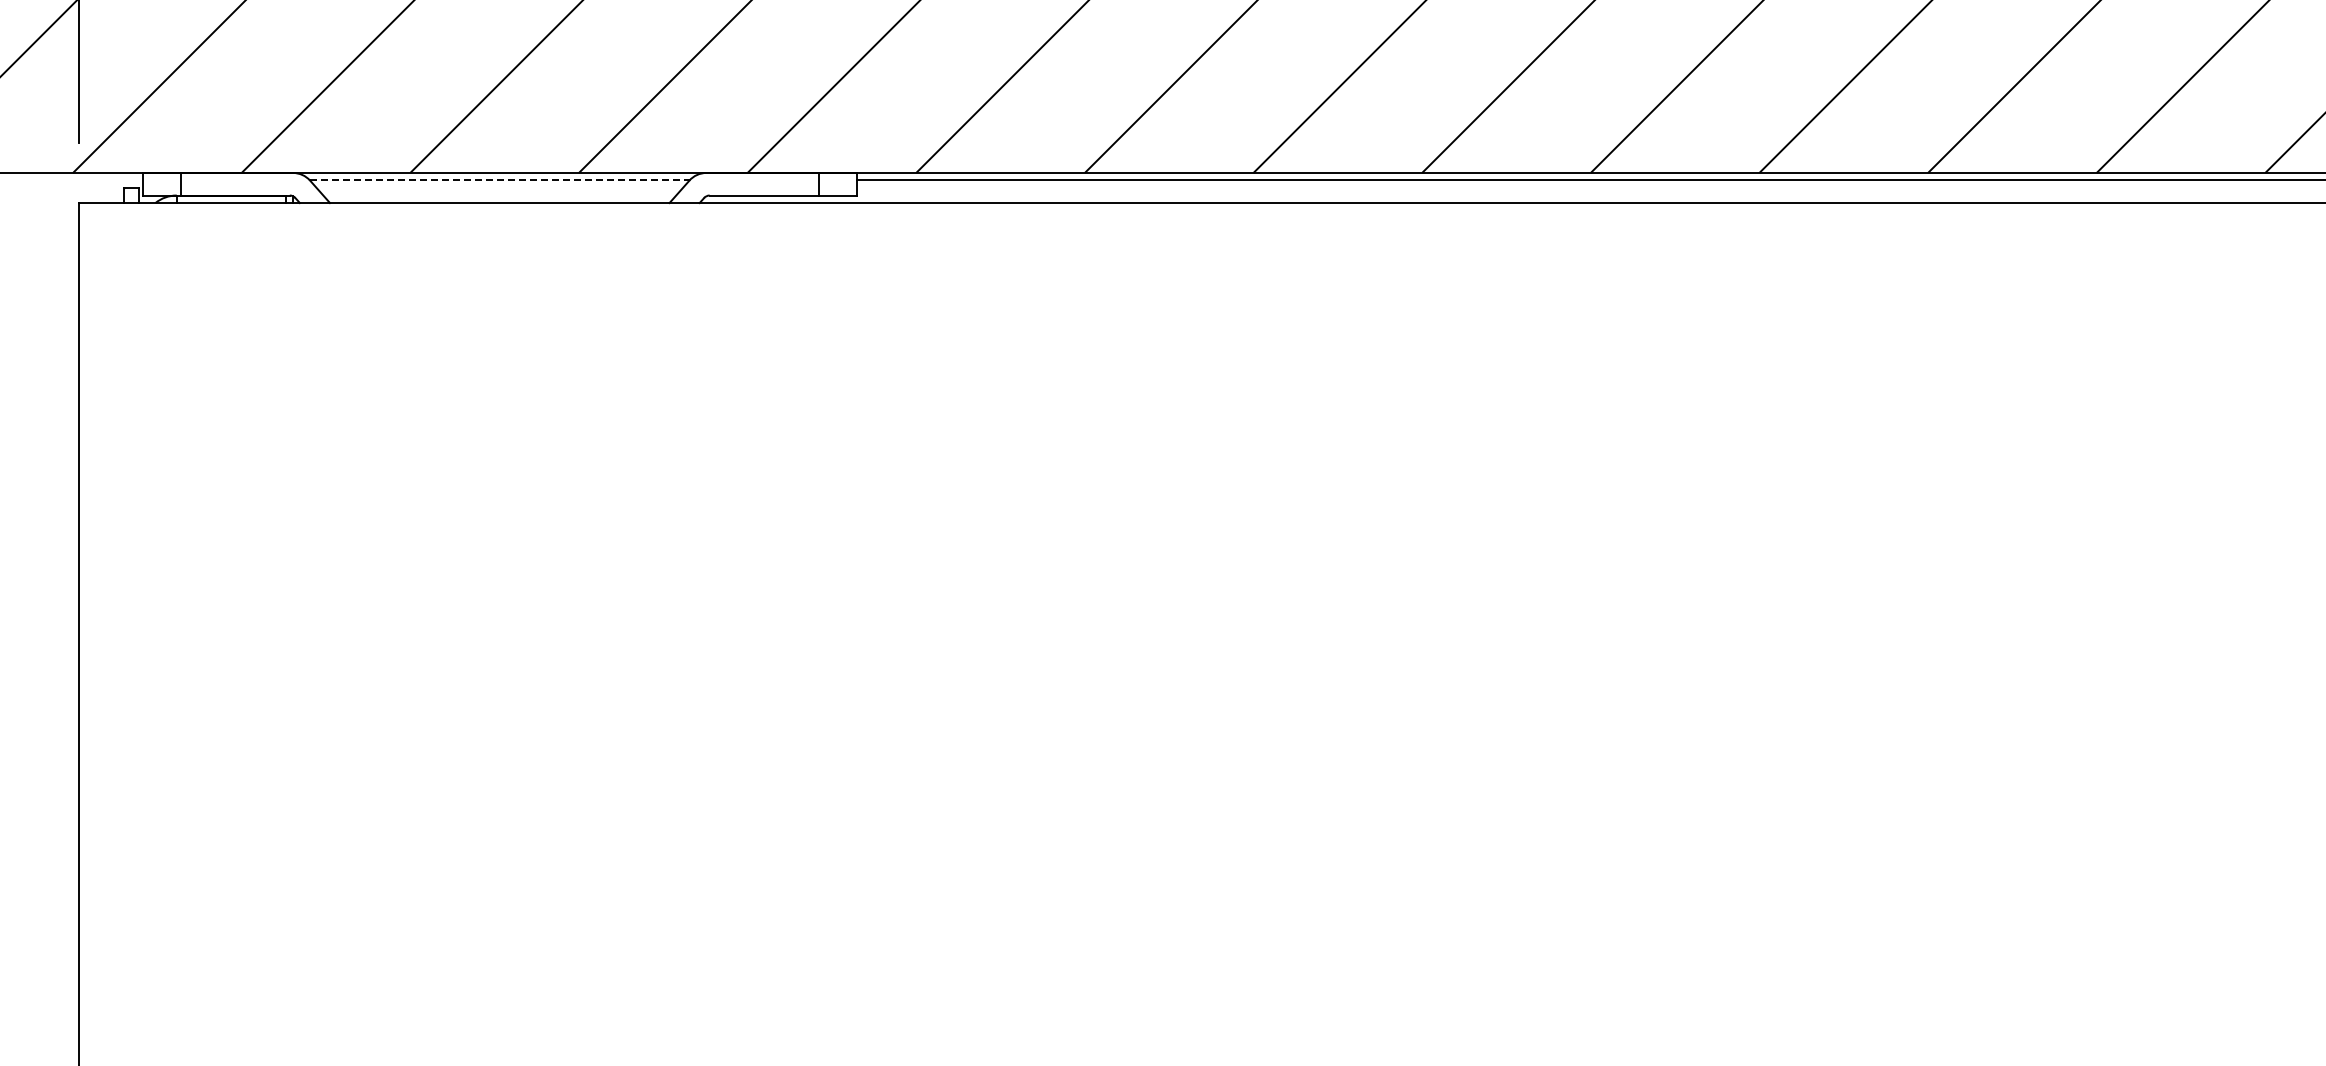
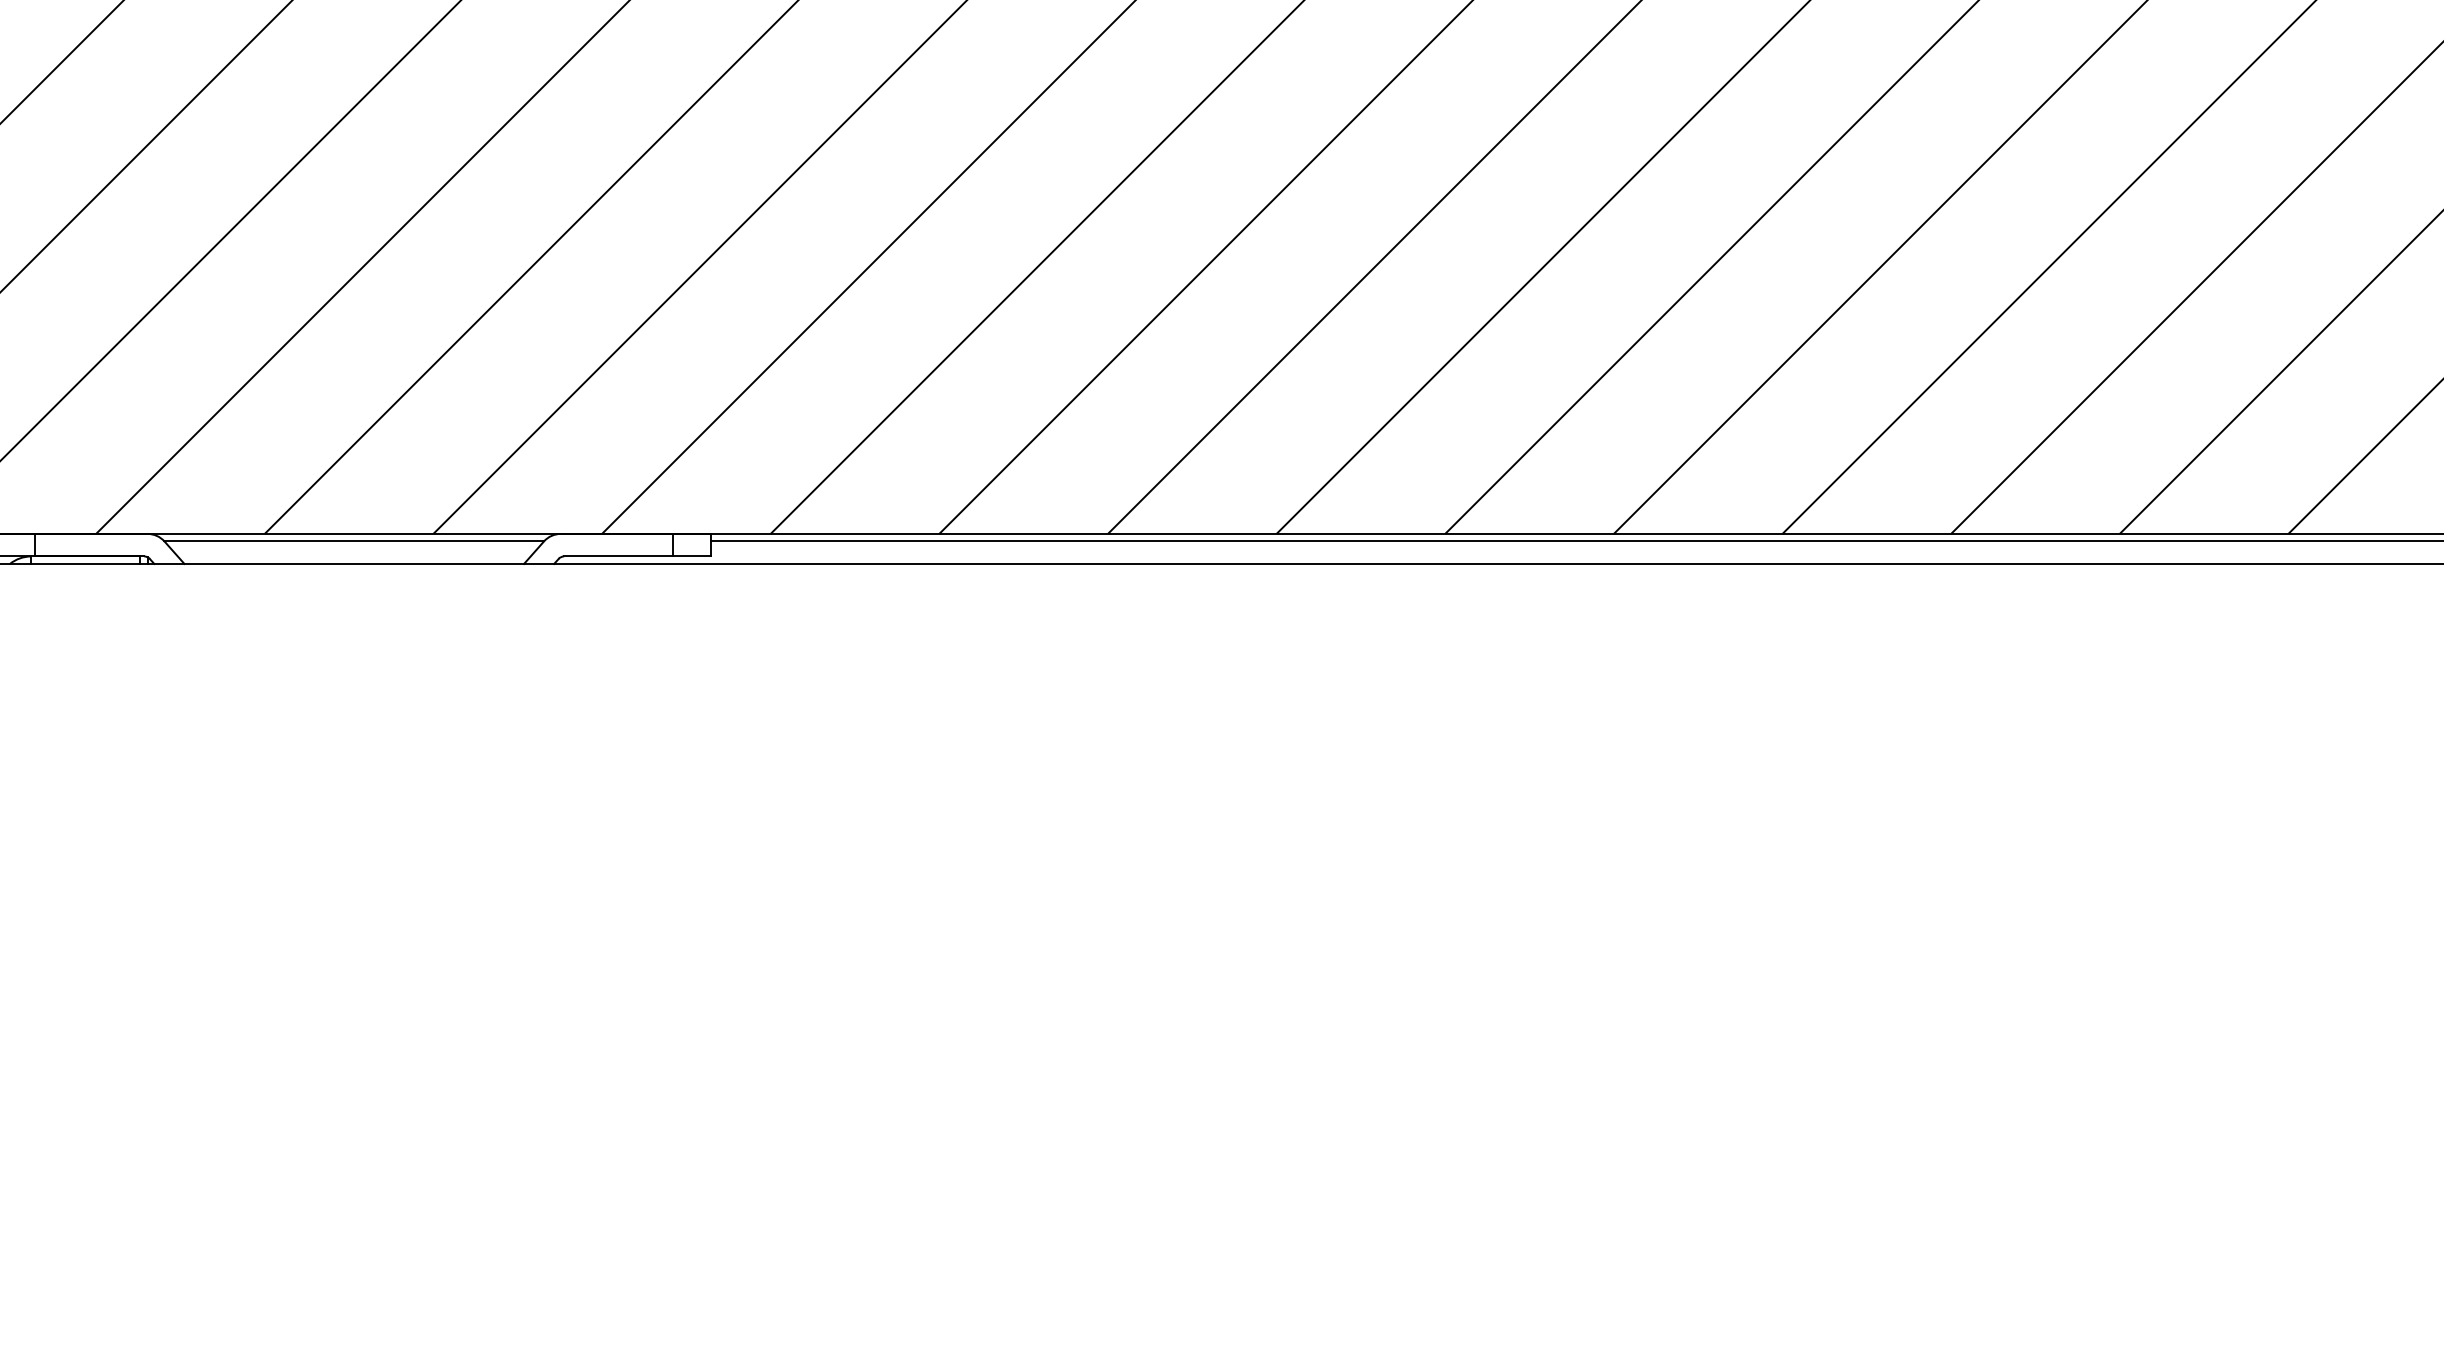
line: (500, 180) -> (354, 541), dashed -> solid

